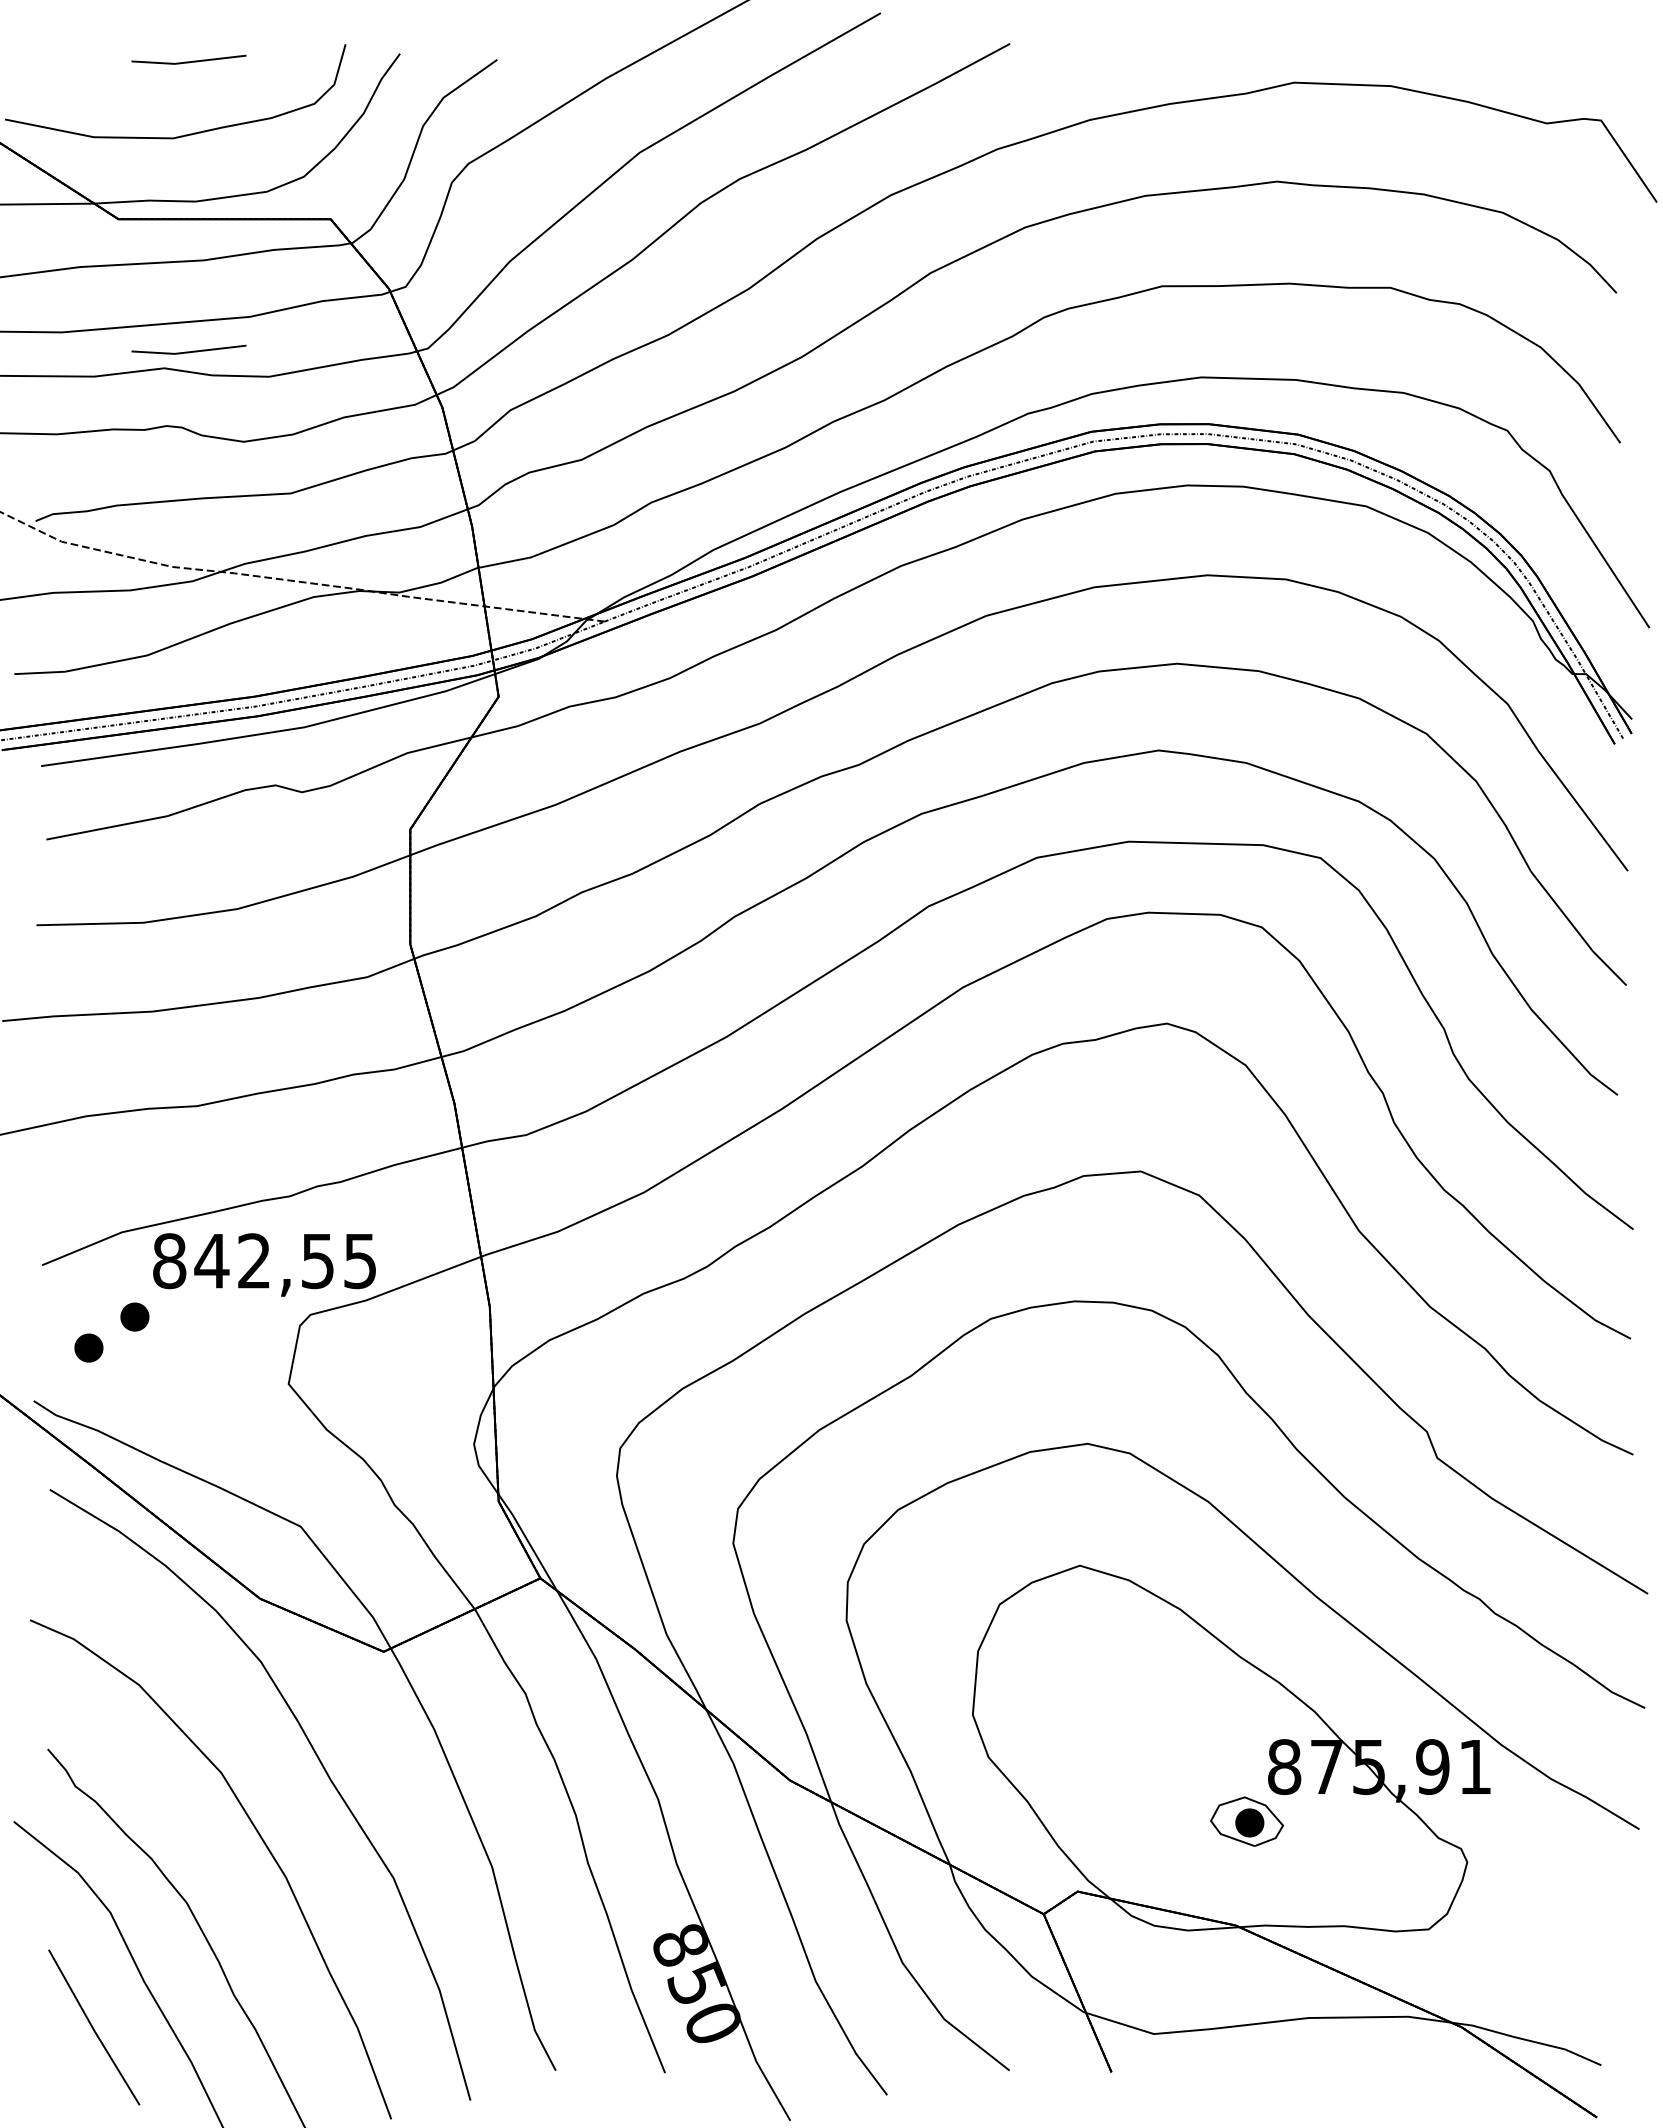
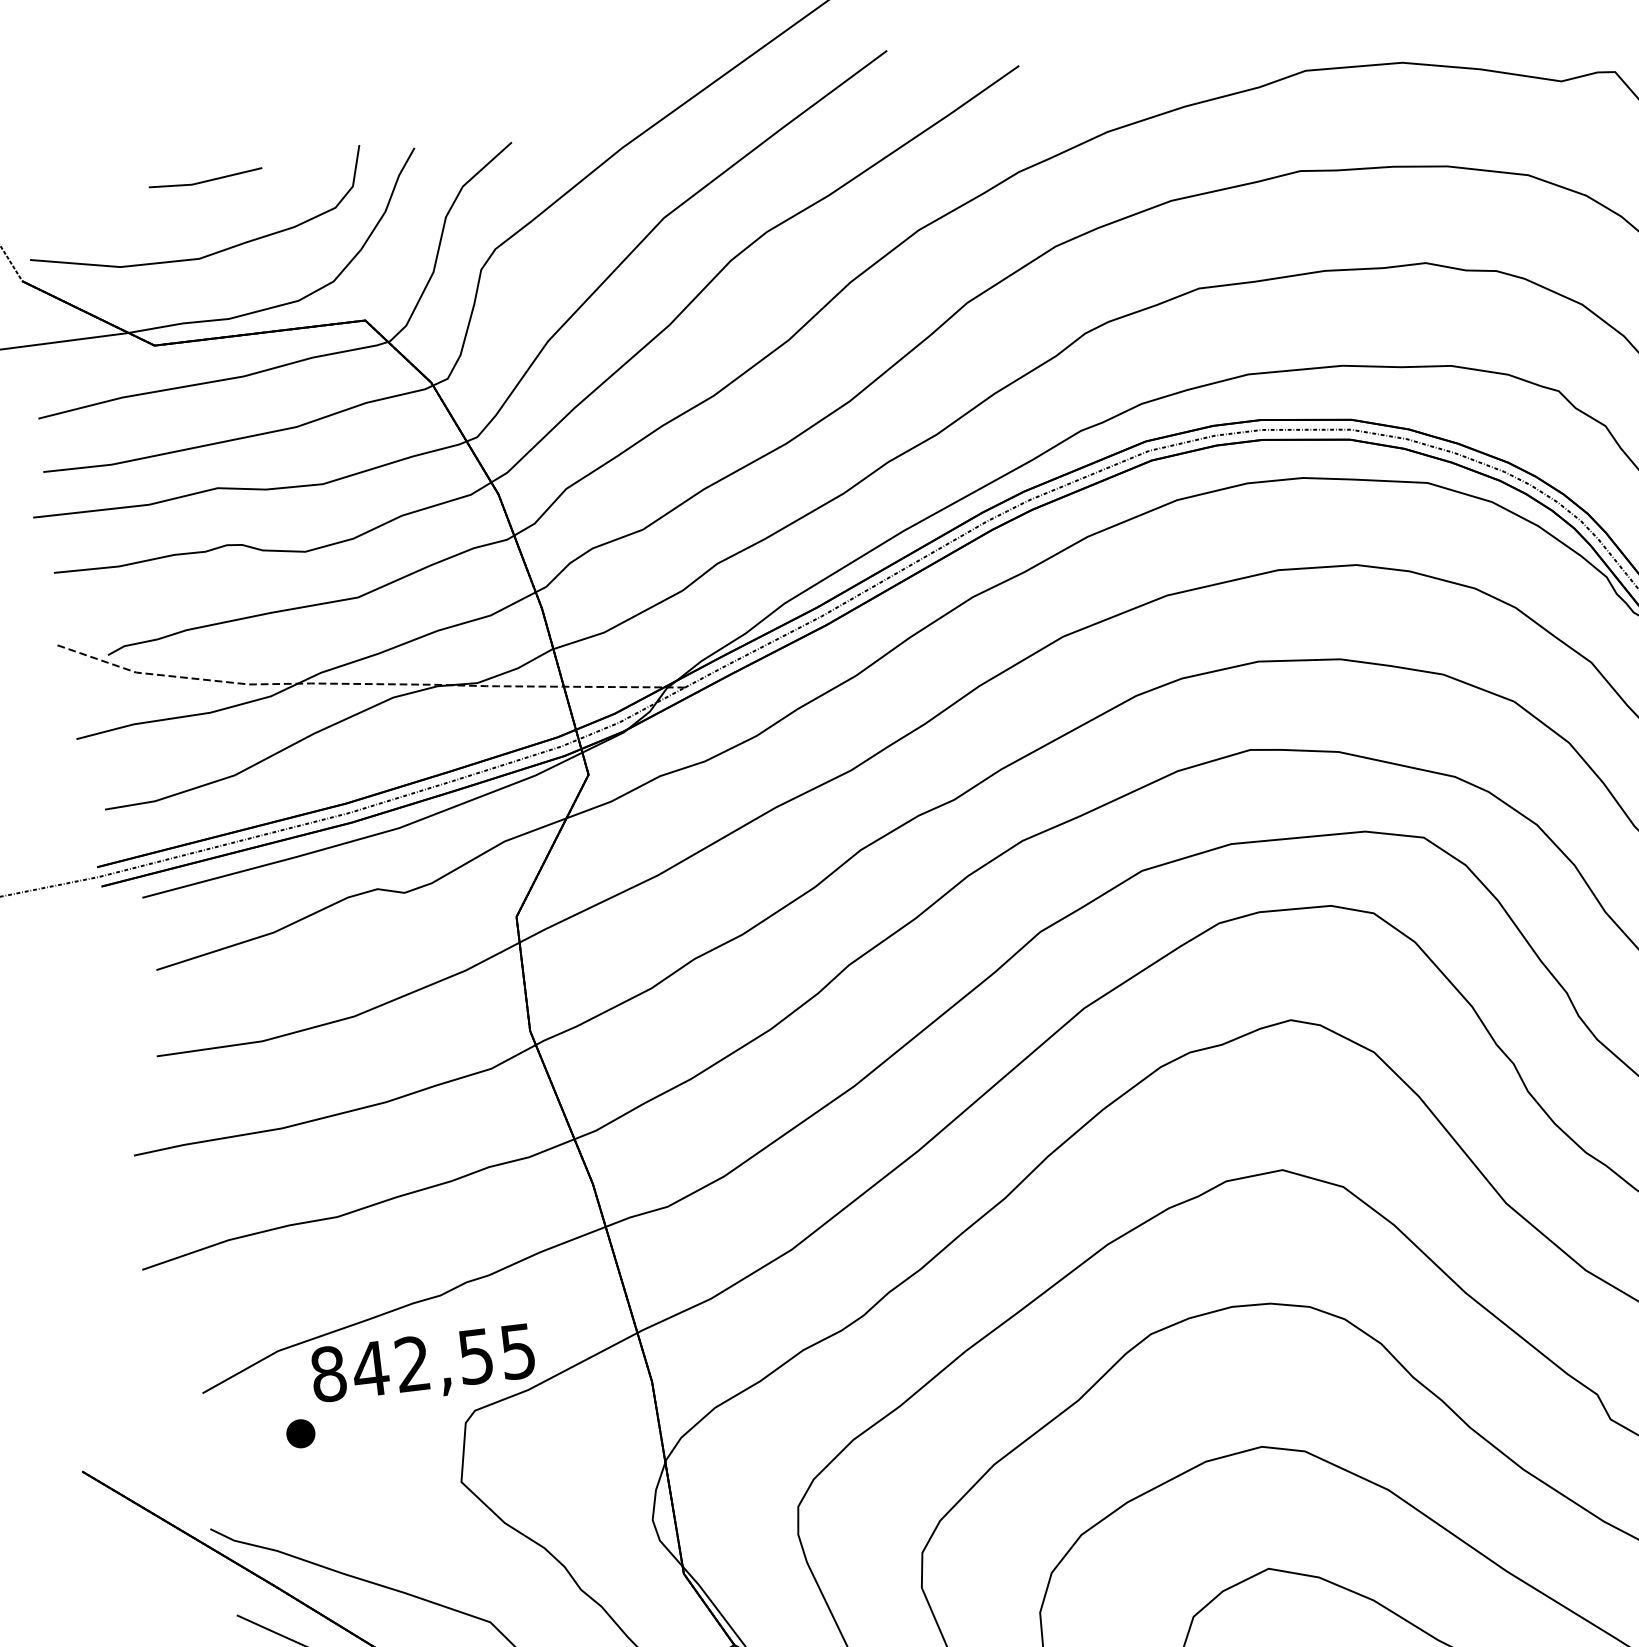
line: (188, 351) -> (239, 468), removed
part: (88, 1347) -> (258, 1469), removed

